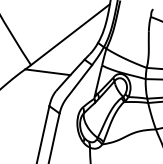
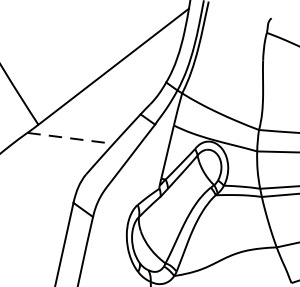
line: (47, 72) -> (69, 138), solid -> dashed

